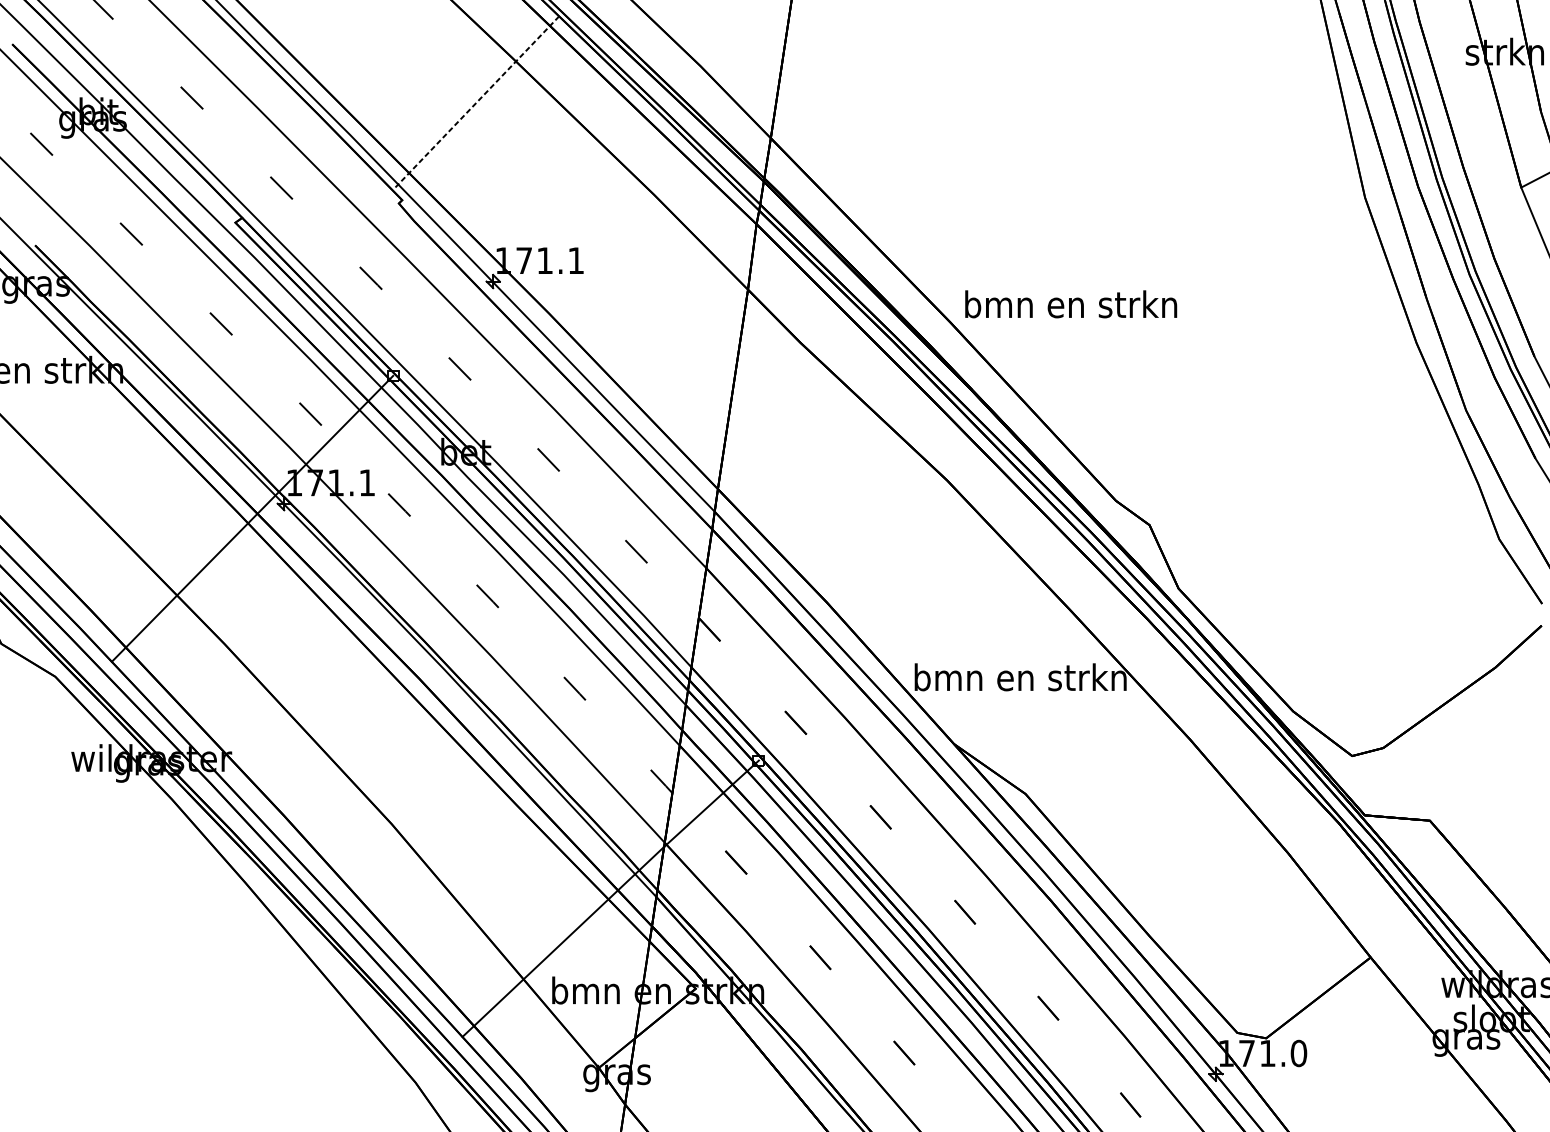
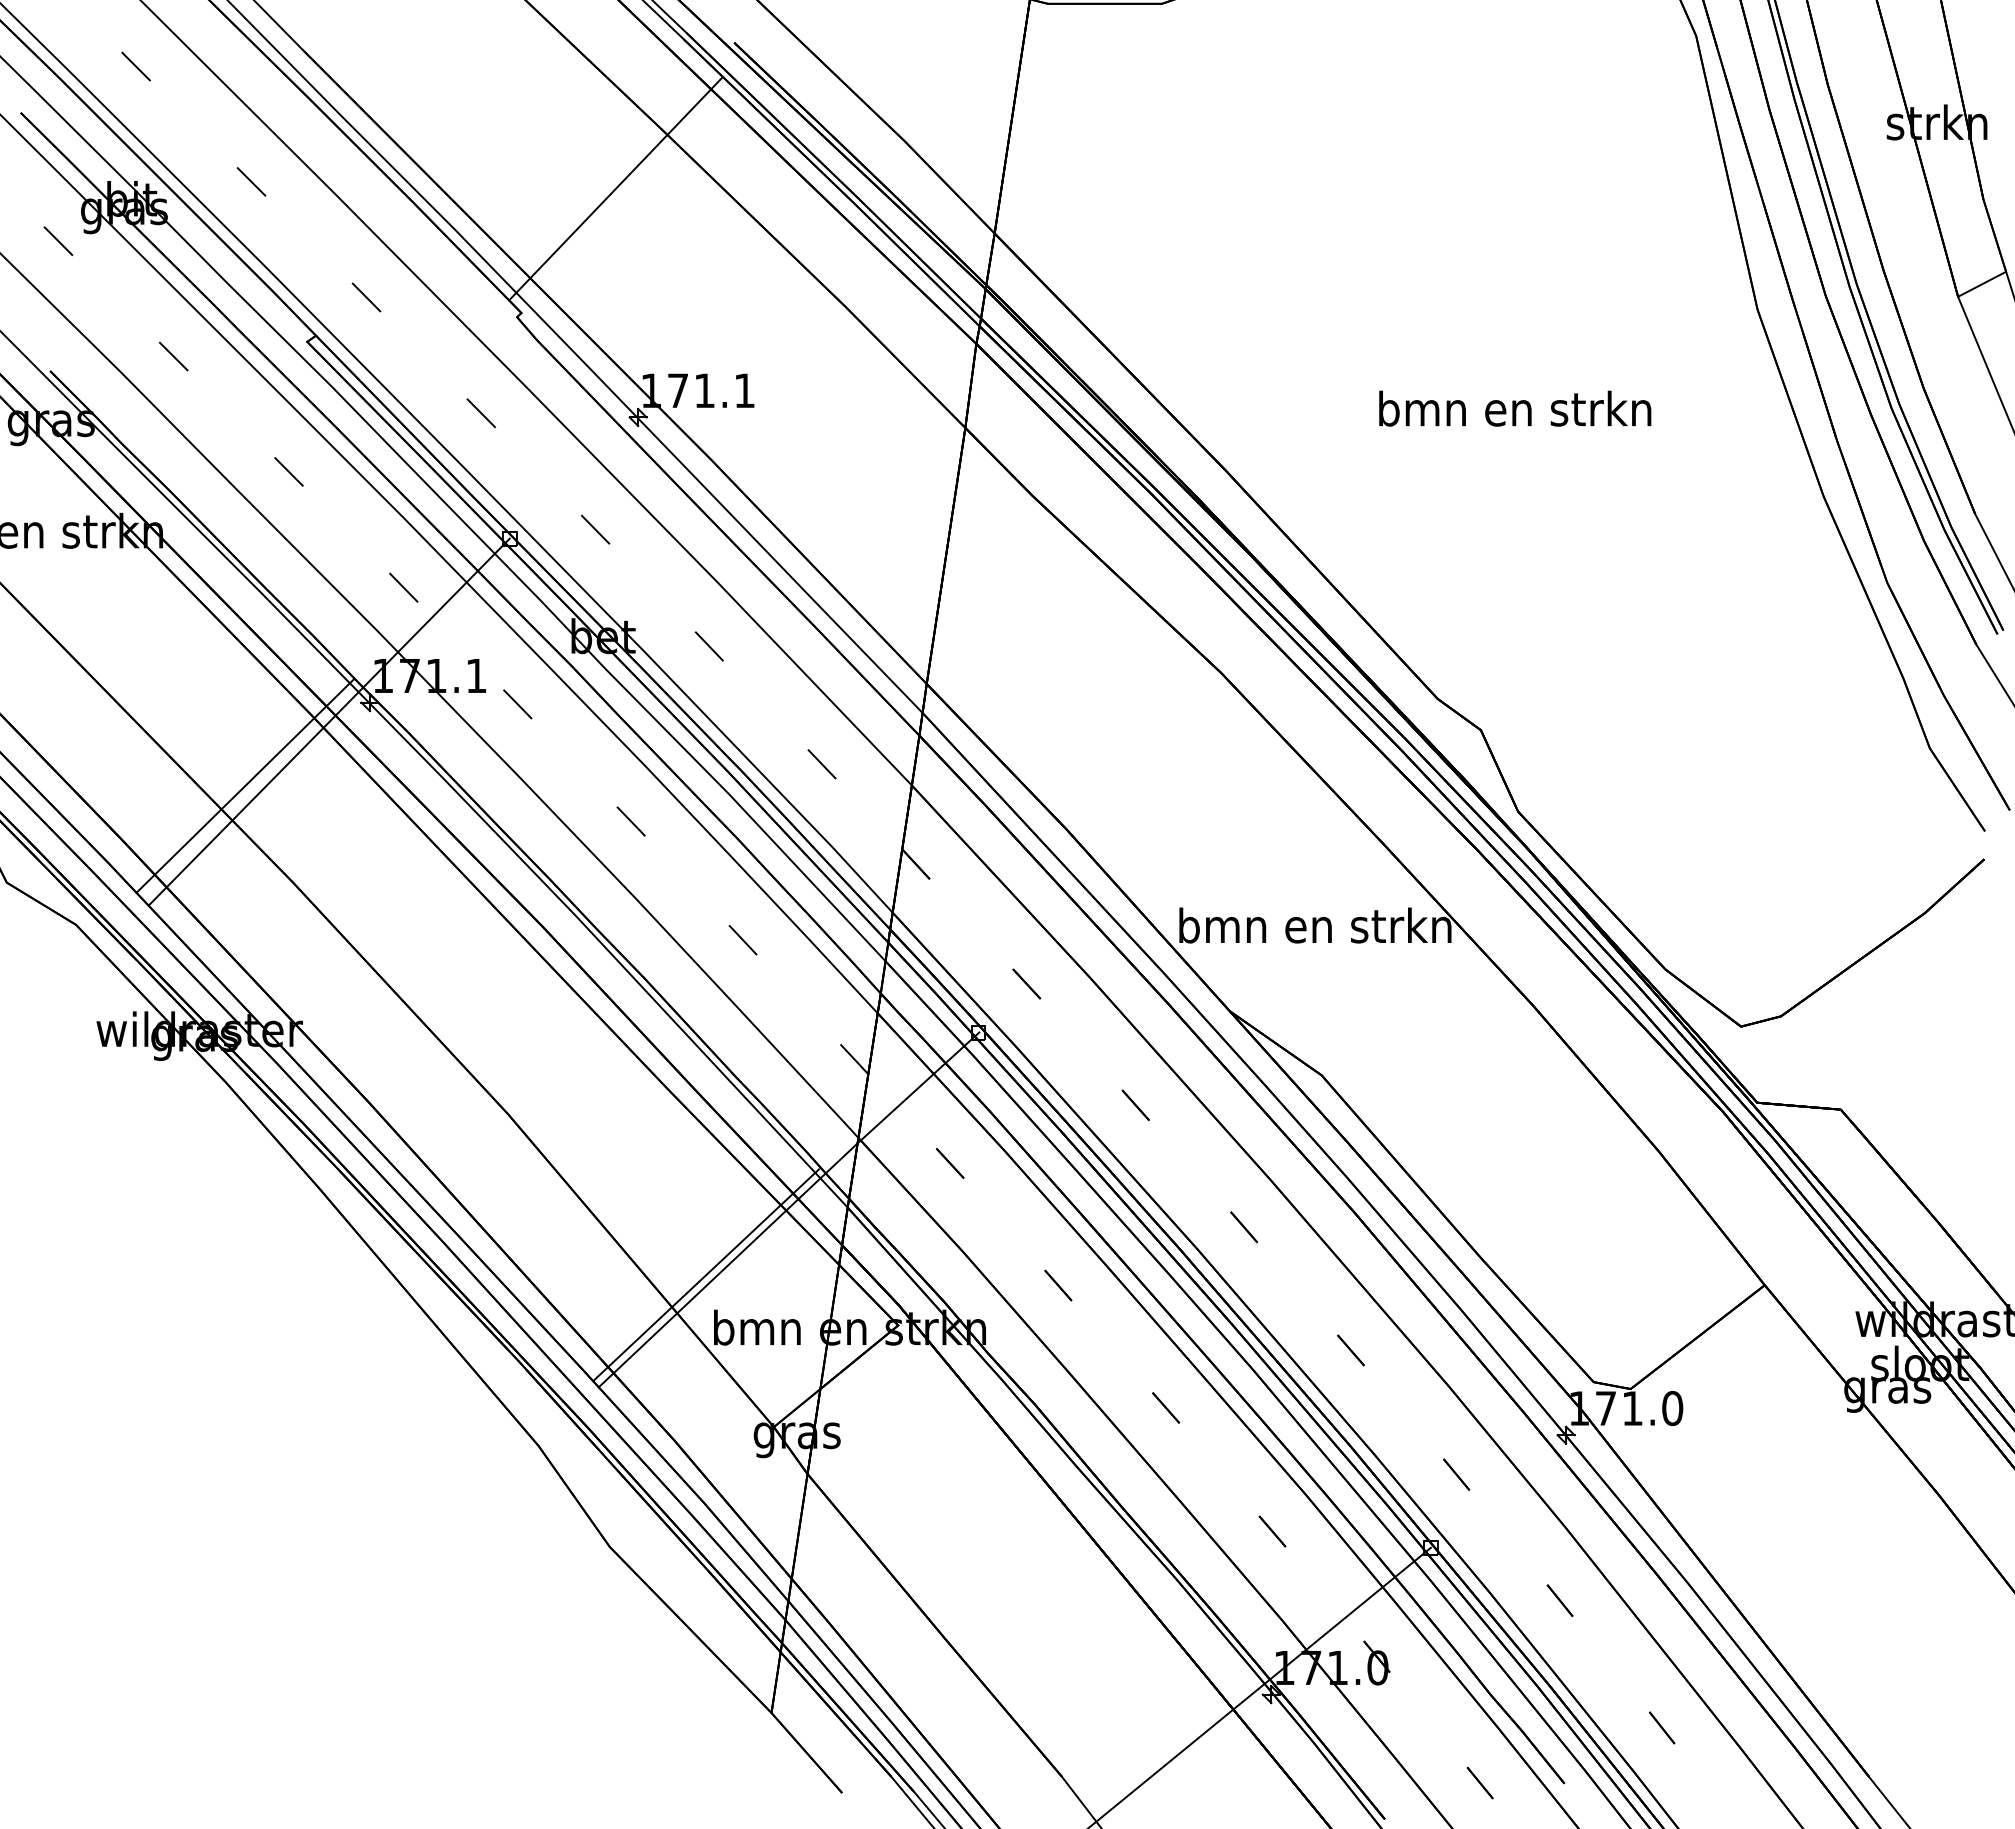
line: (476, 102) -> (616, 187), dashed -> solid
text: (1071, 304) -> (1515, 408), moved
line: (186, 568) -> (244, 785), added
line: (546, 949) -> (706, 1275), added

